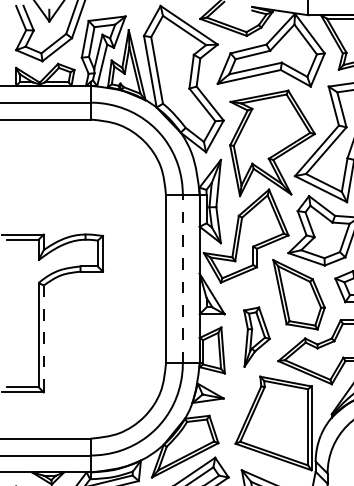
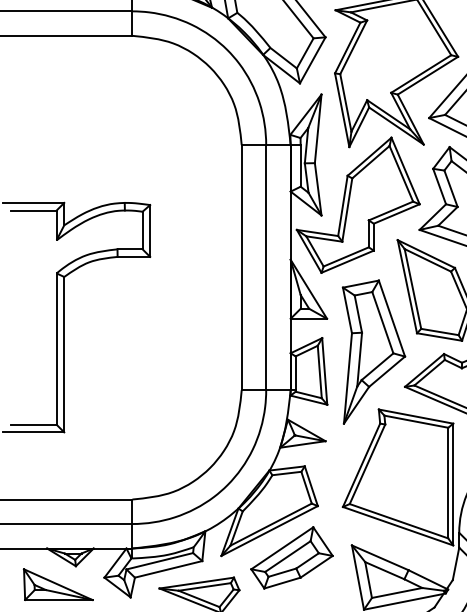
line: (182, 278) -> (265, 266), dashed -> solid
part: (256, 336) -> (373, 351), size x1.67
line: (43, 339) -> (63, 355), dashed -> solid

